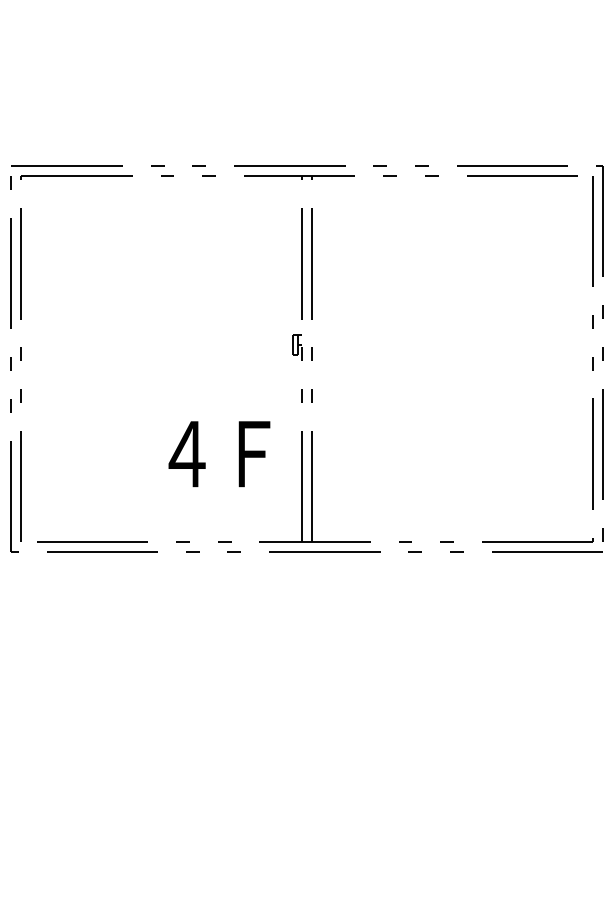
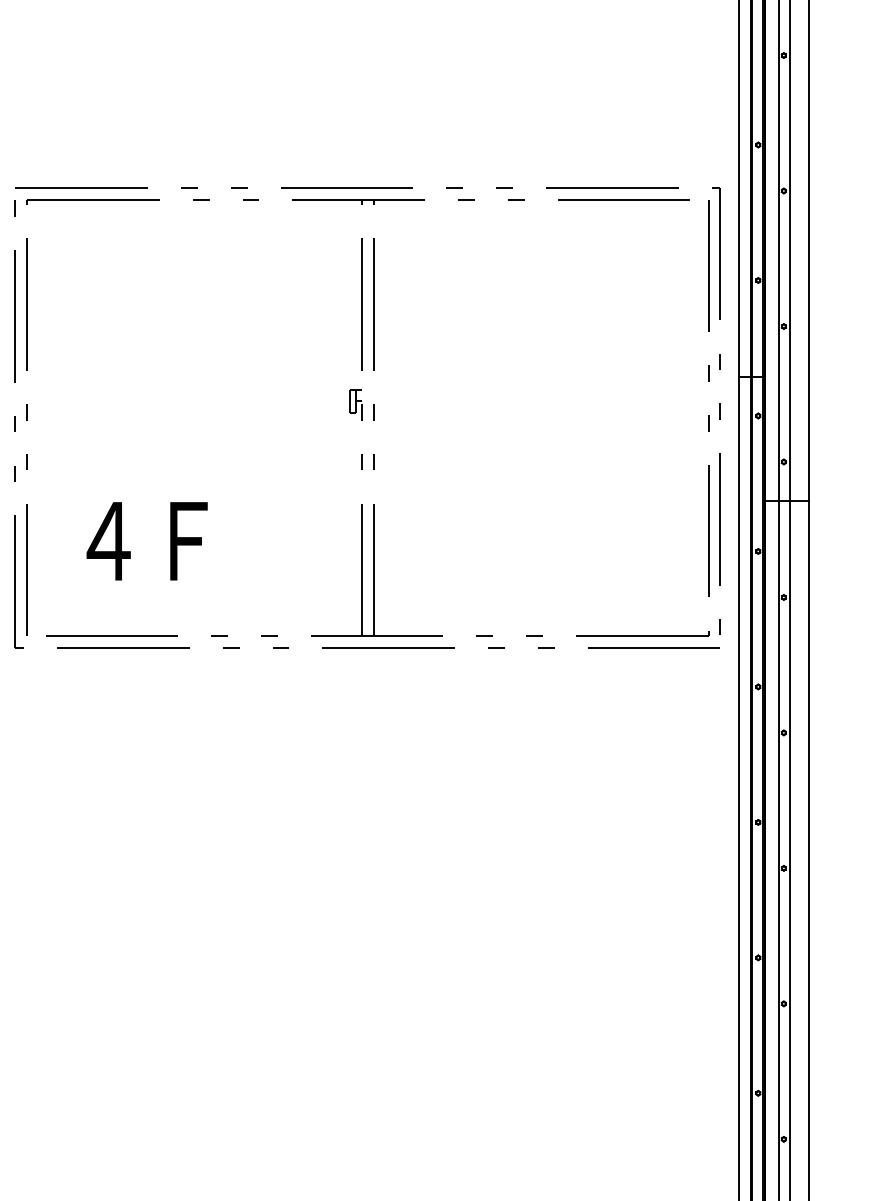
text: (218, 454) -> (146, 541), moved

